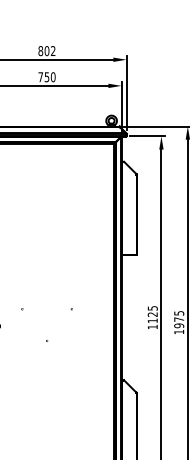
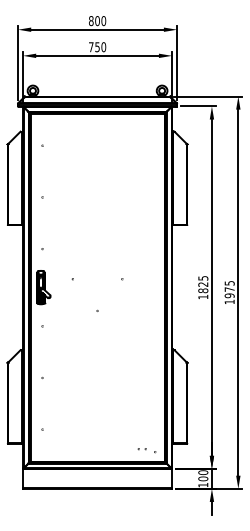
text: (52, 51) -> (103, 21), 802 -> 800
text: (152, 320) -> (203, 290), 1125 -> 1825

